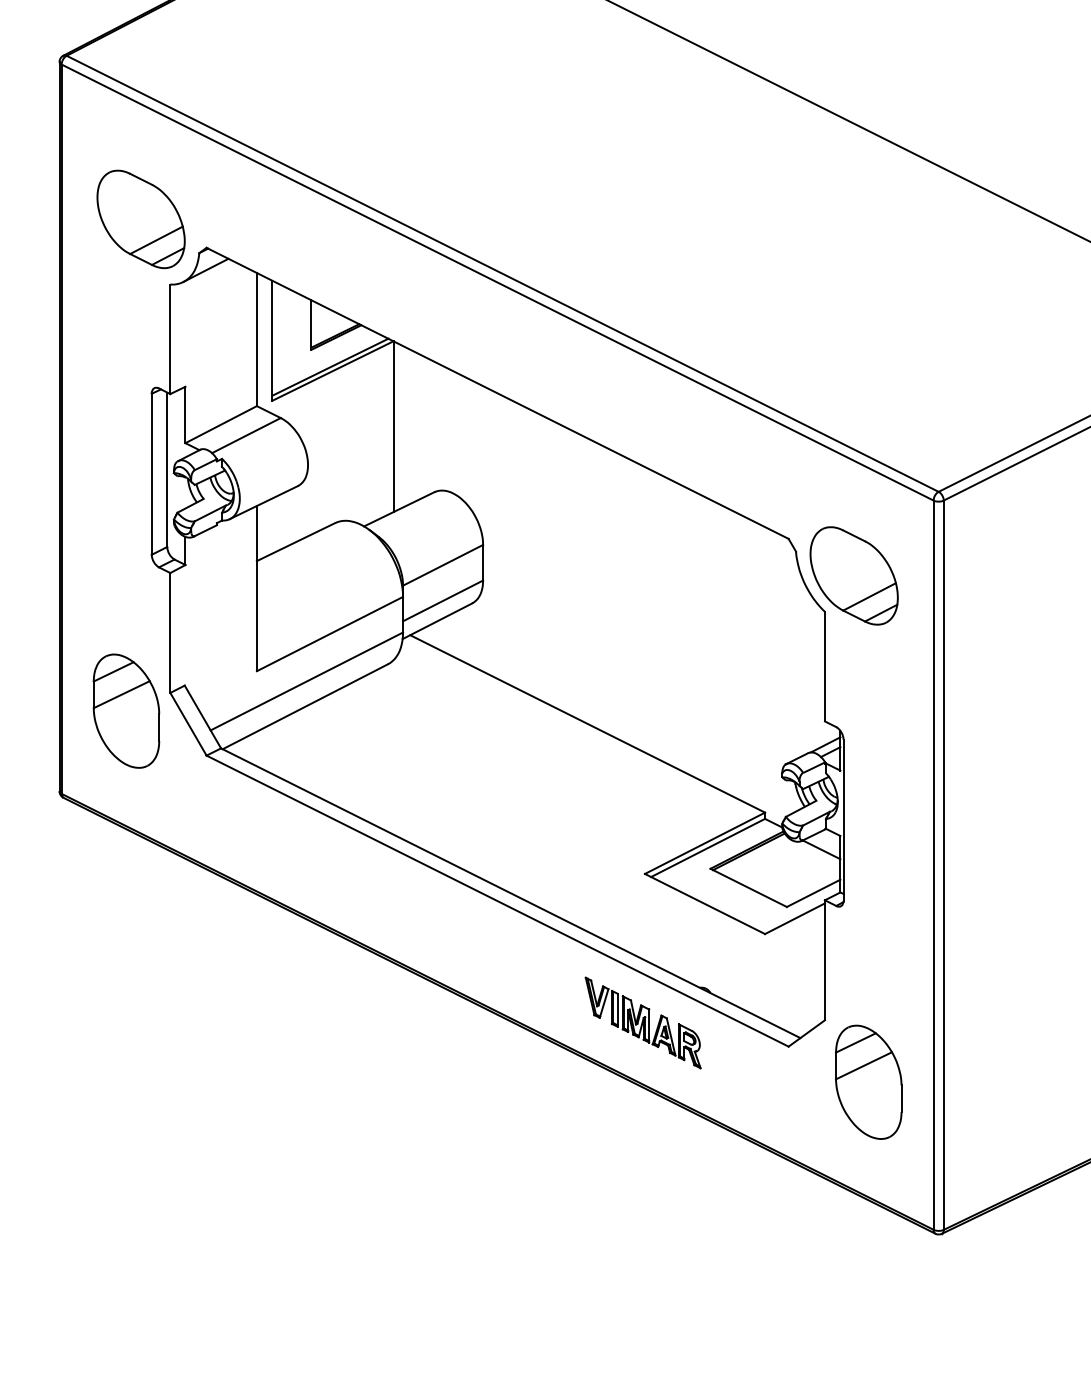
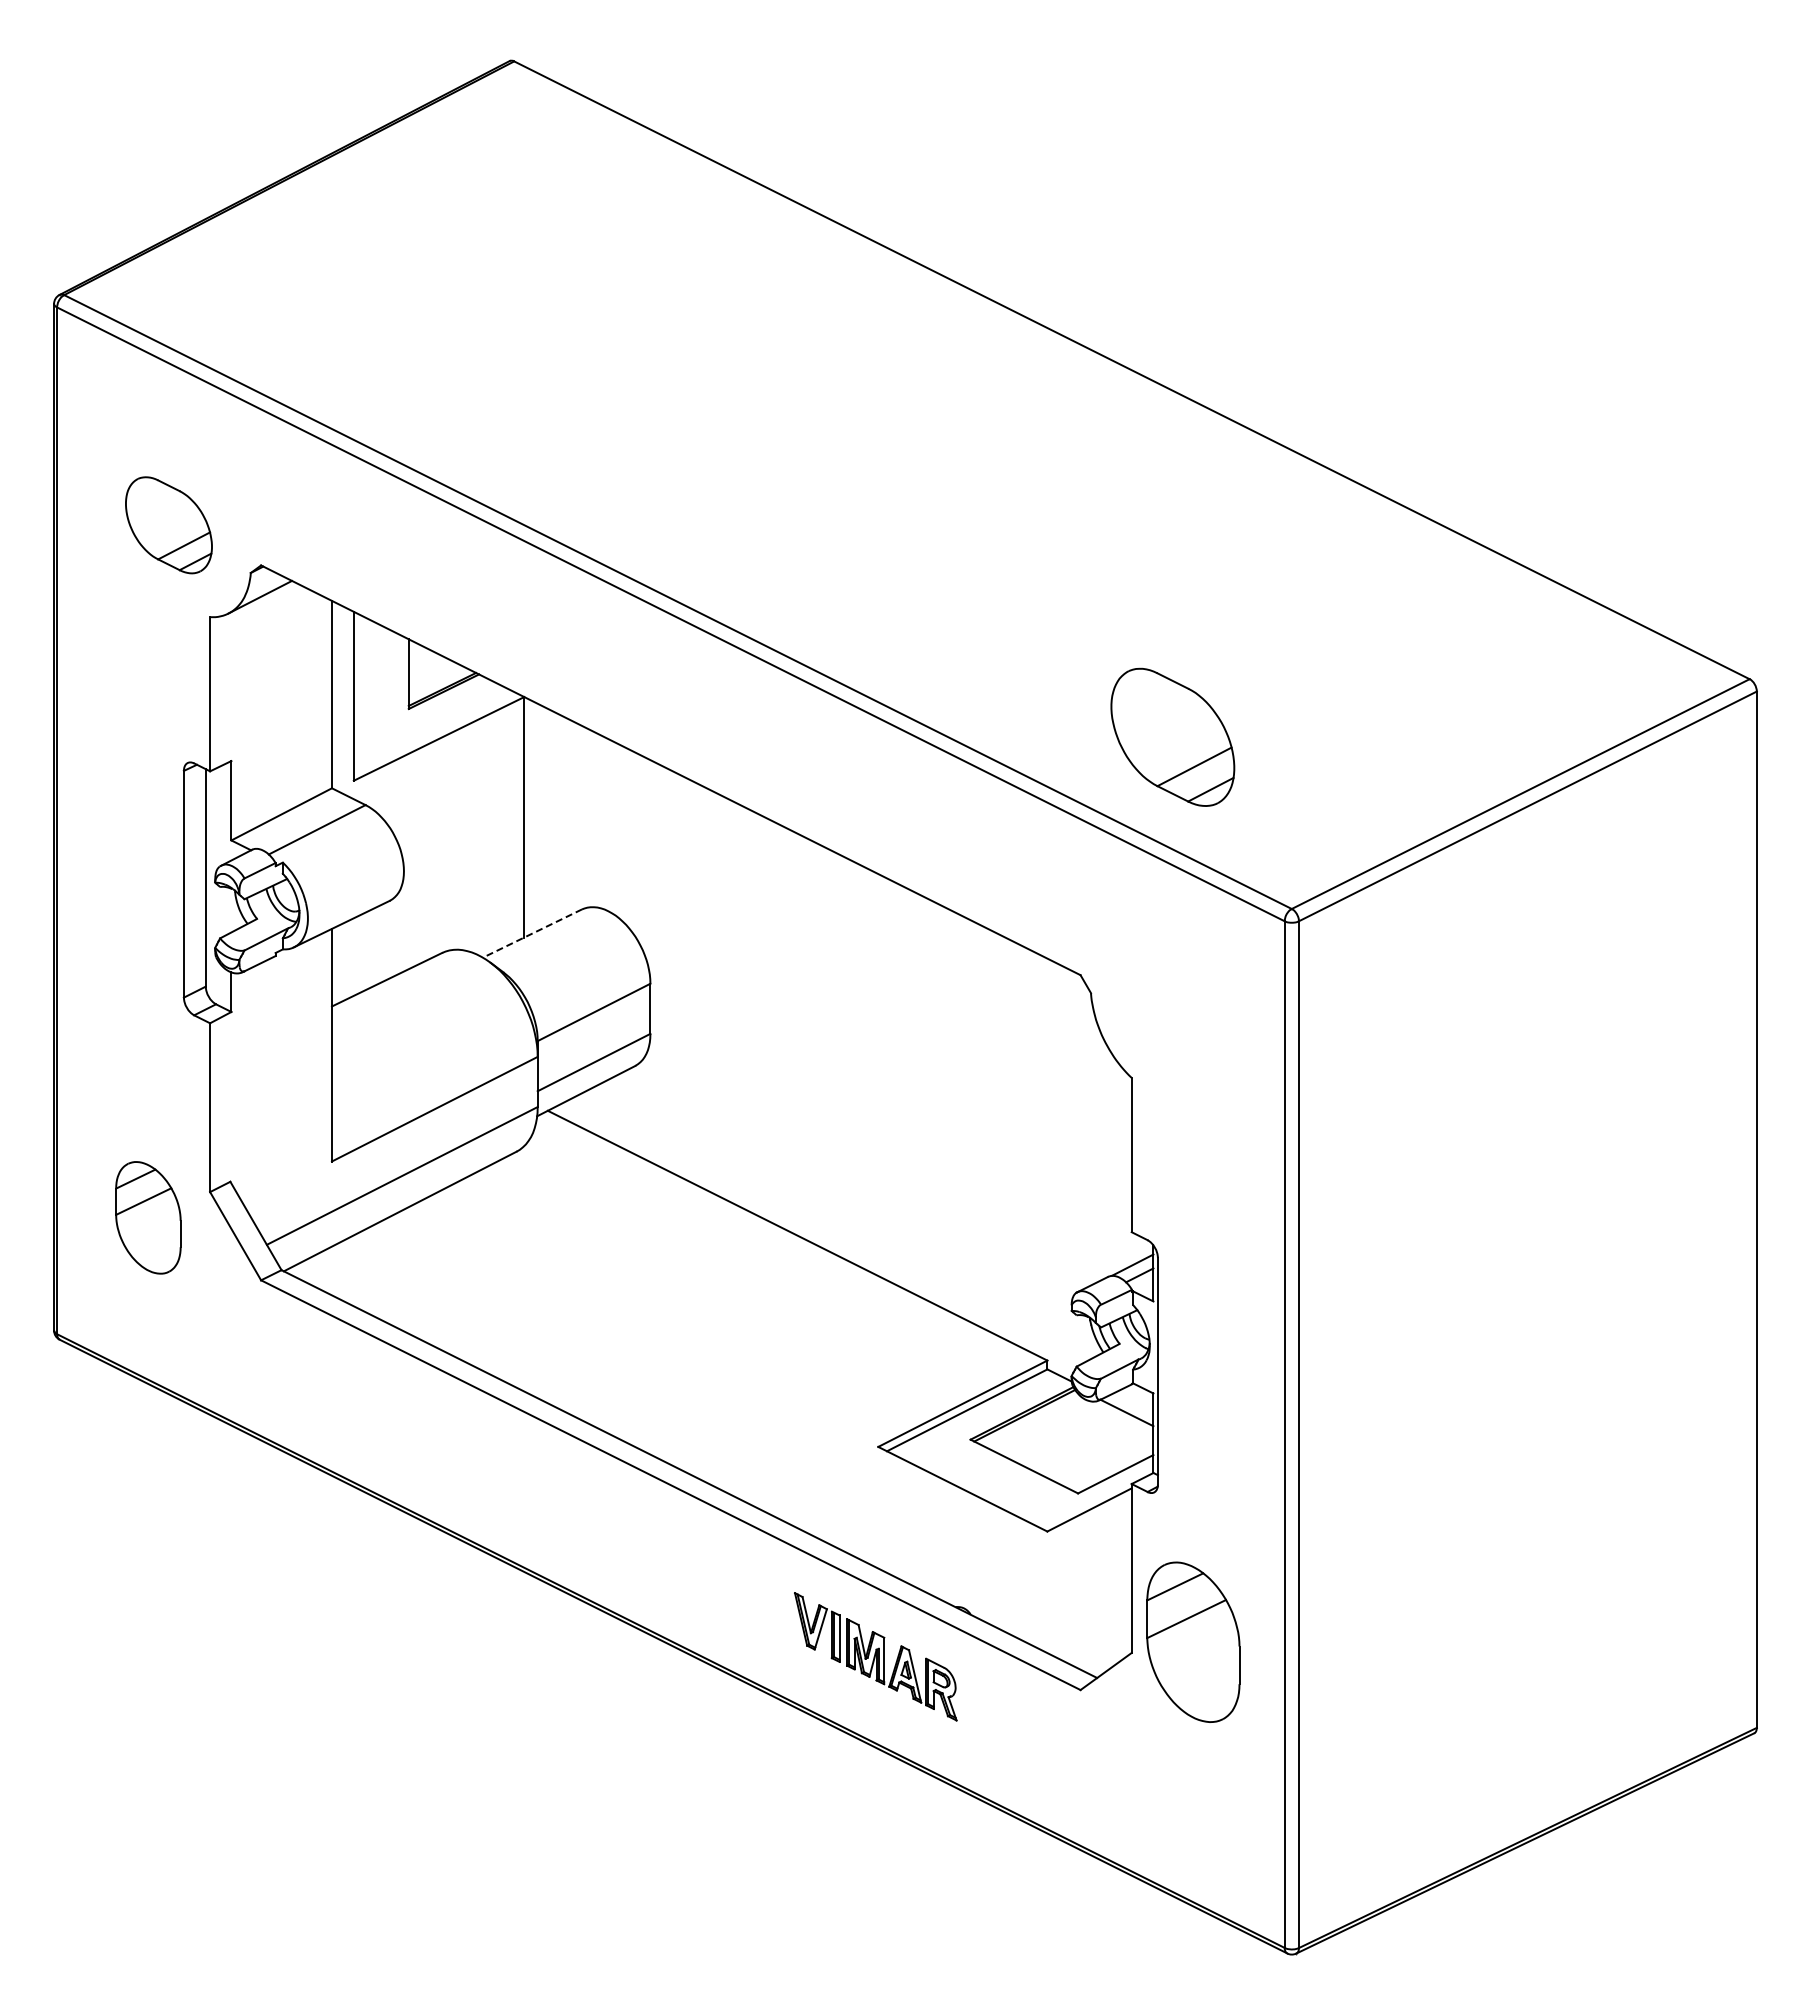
part: (140, 218) -> (168, 524), size x0.7
line: (330, 367) -> (435, 733), removed
line: (399, 509) -> (532, 933), solid -> dashed
part: (853, 575) -> (1172, 736), moved
part: (126, 710) -> (148, 1217), size x0.7
part: (868, 1081) -> (1193, 1641), moved

